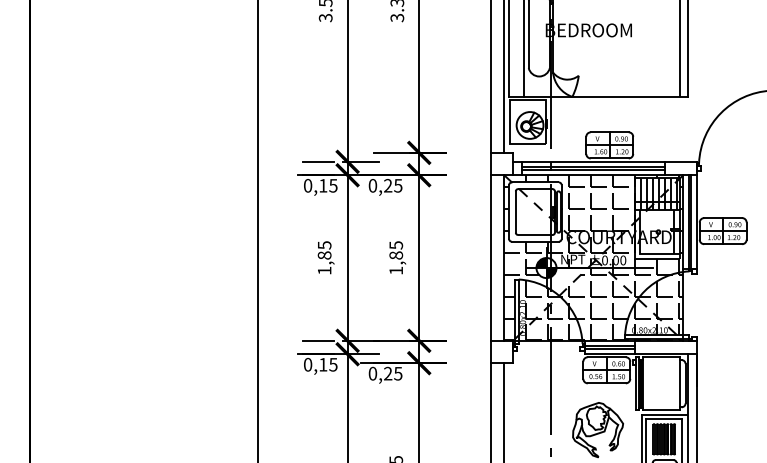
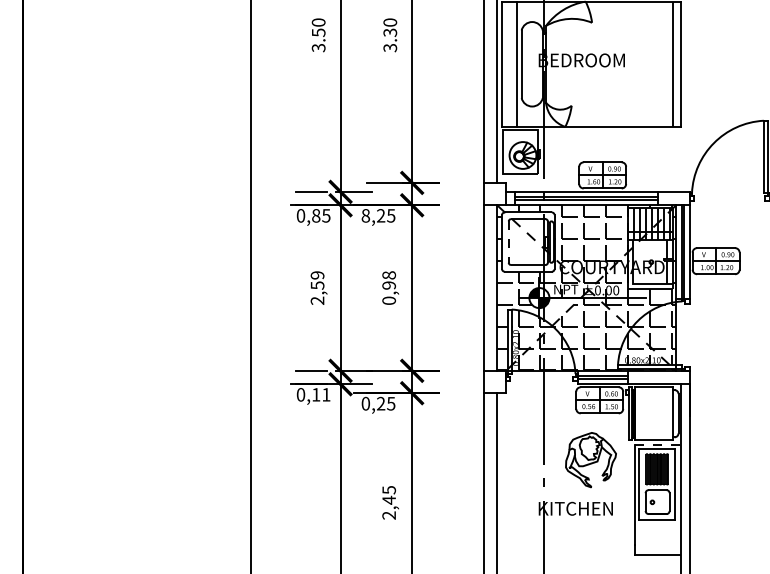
text: (323, 185) -> (316, 215), 0,15 -> 0,85
text: (372, 185) -> (365, 215), 0,25 -> 8,25
line: (515, 212) -> (508, 242), solid -> dashed
text: (324, 257) -> (317, 287), 1,85 -> 2,59
text: (396, 257) -> (389, 287), 1,85 -> 0,98
text: (333, 364) -> (326, 394), 0,15 -> 0,11
line: (664, 414) -> (657, 444), solid -> dashed

